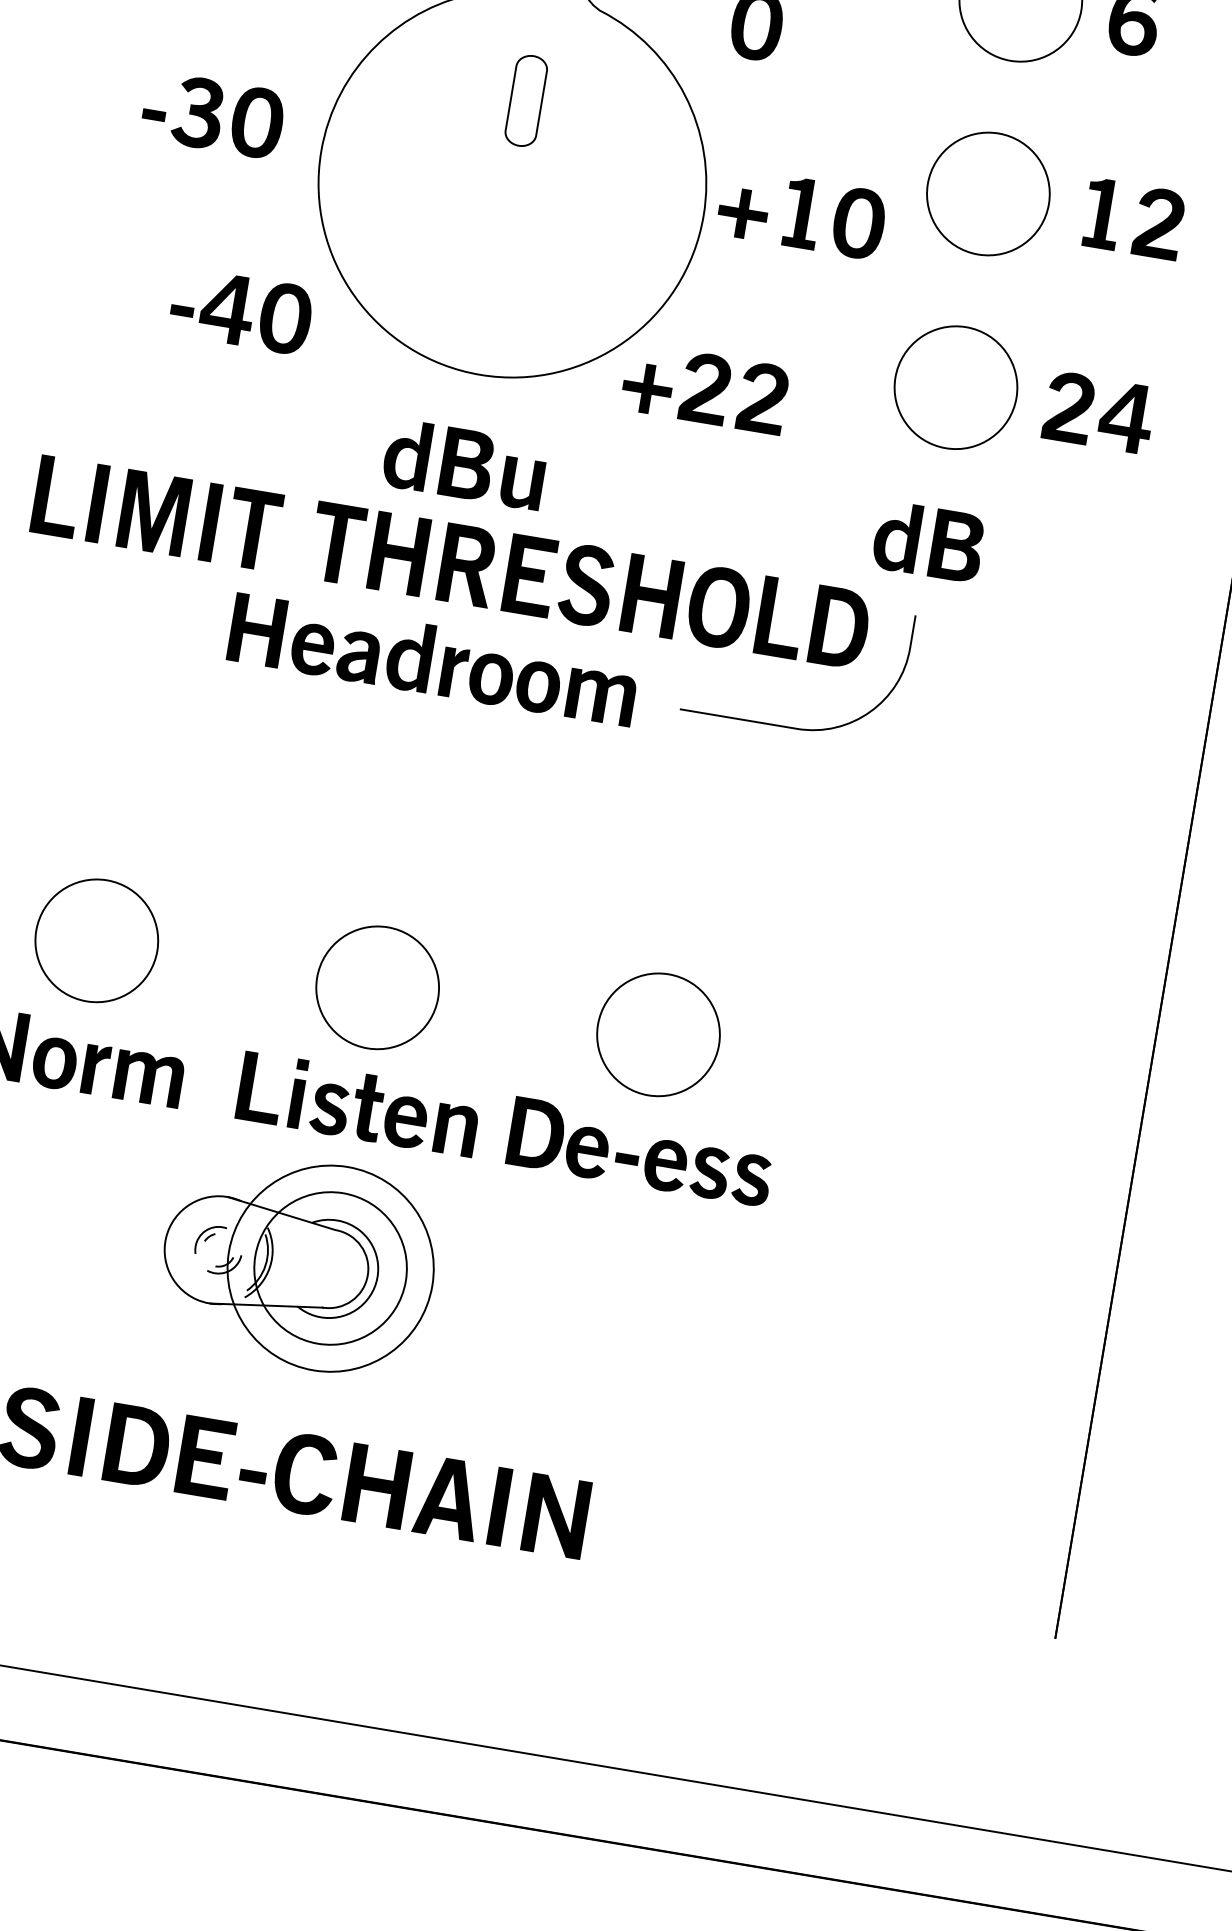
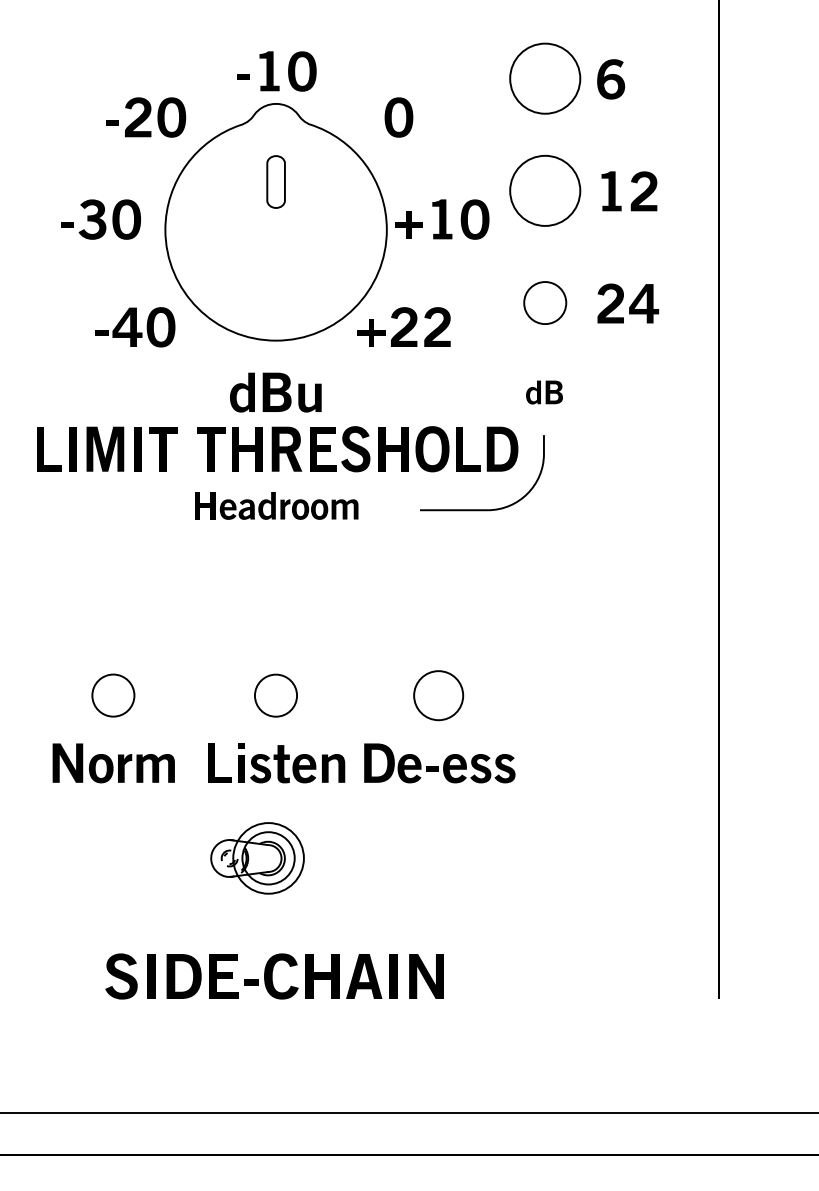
circle: (956, 388) -> (545, 303), size x0.6
part: (928, 541) -> (544, 392), size x0.6
part: (433, 659) -> (276, 505), size x0.7
circle: (97, 940) -> (113, 695), size x0.6
circle: (376, 987) -> (275, 695), size x0.6
circle: (658, 1034) -> (438, 695), size x0.7
part: (298, 1263) -> (257, 858), size x0.6

